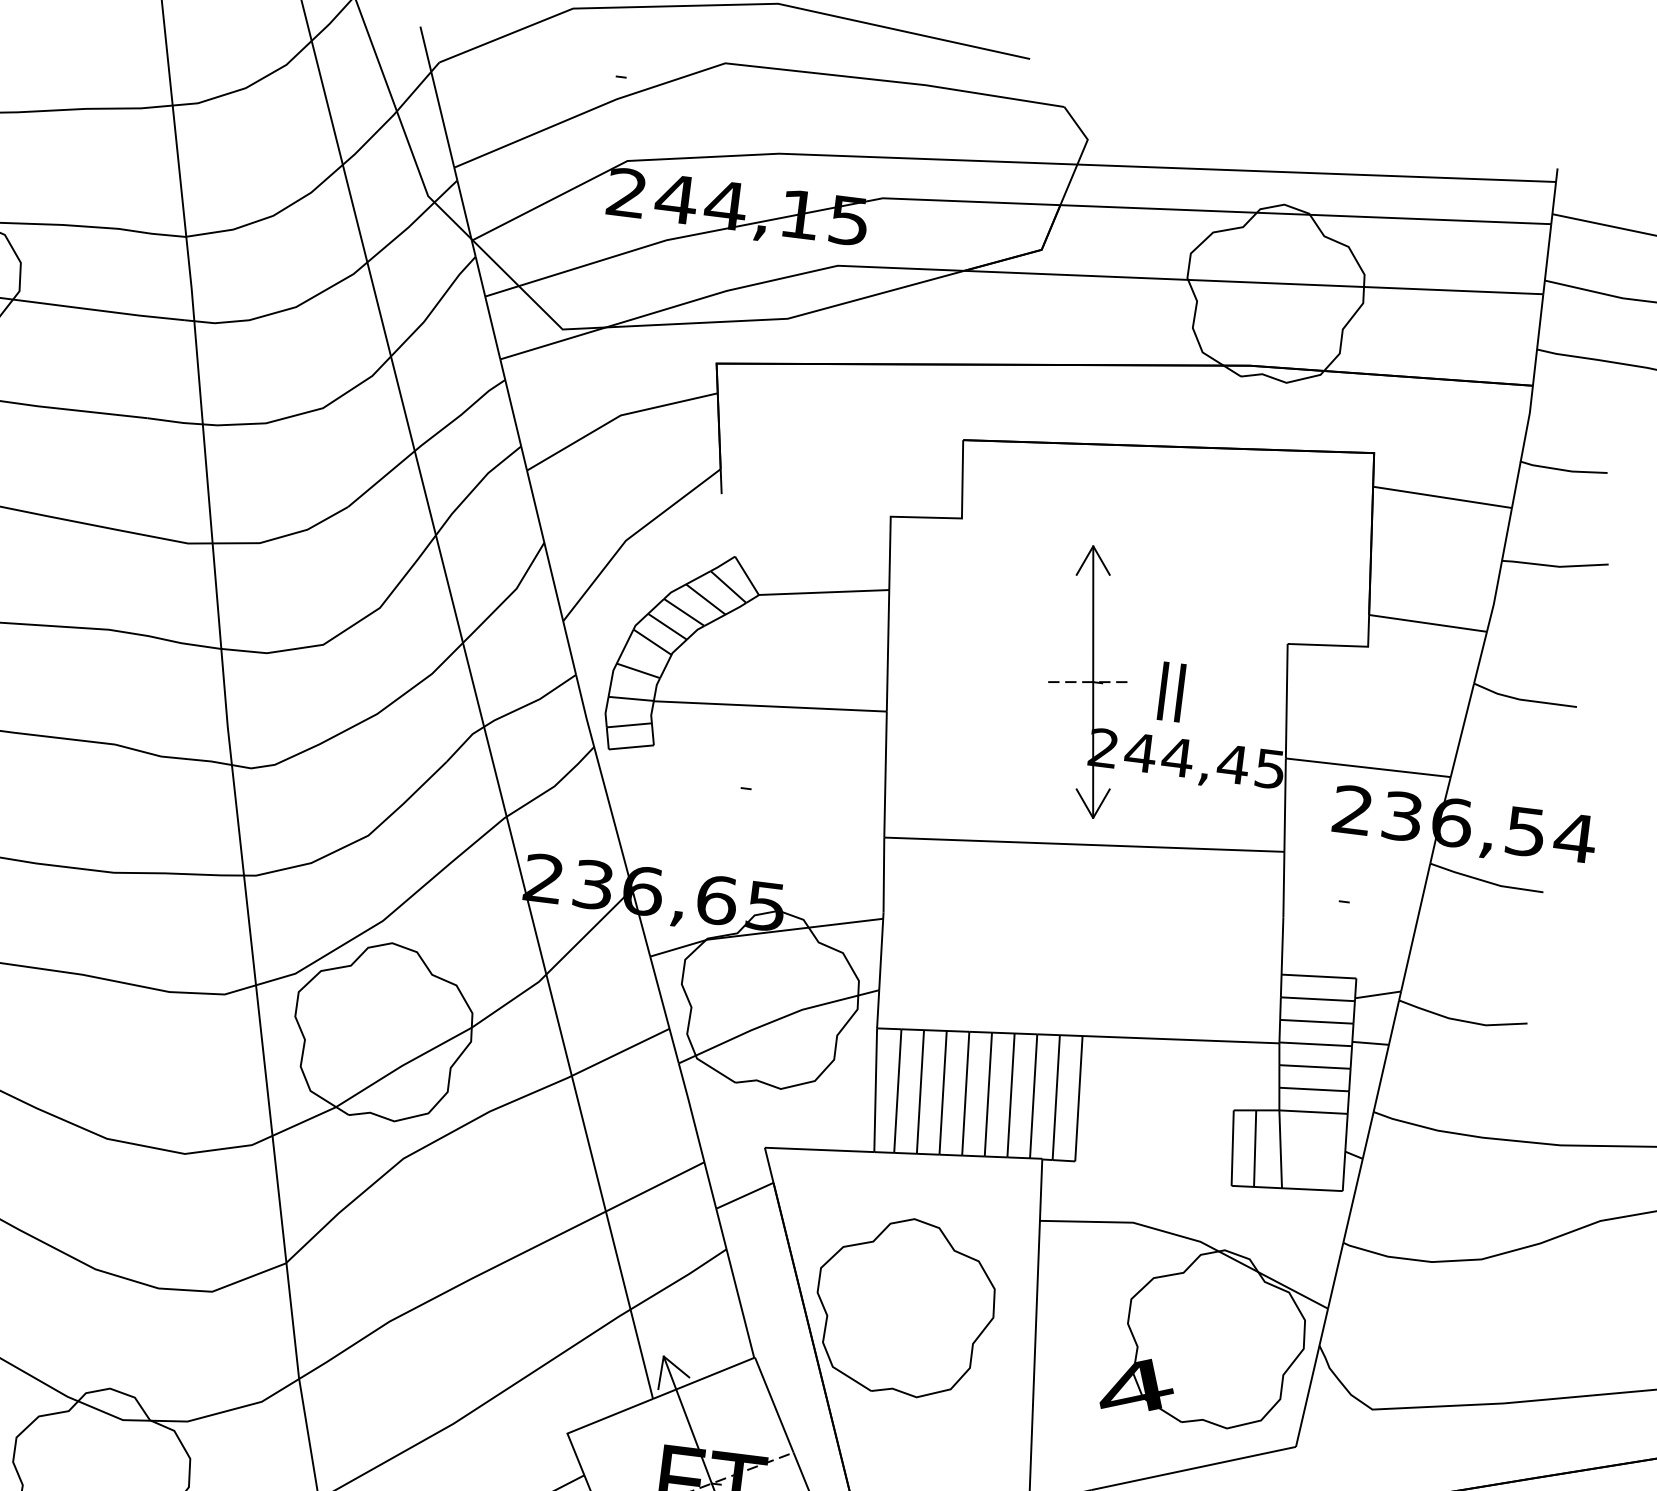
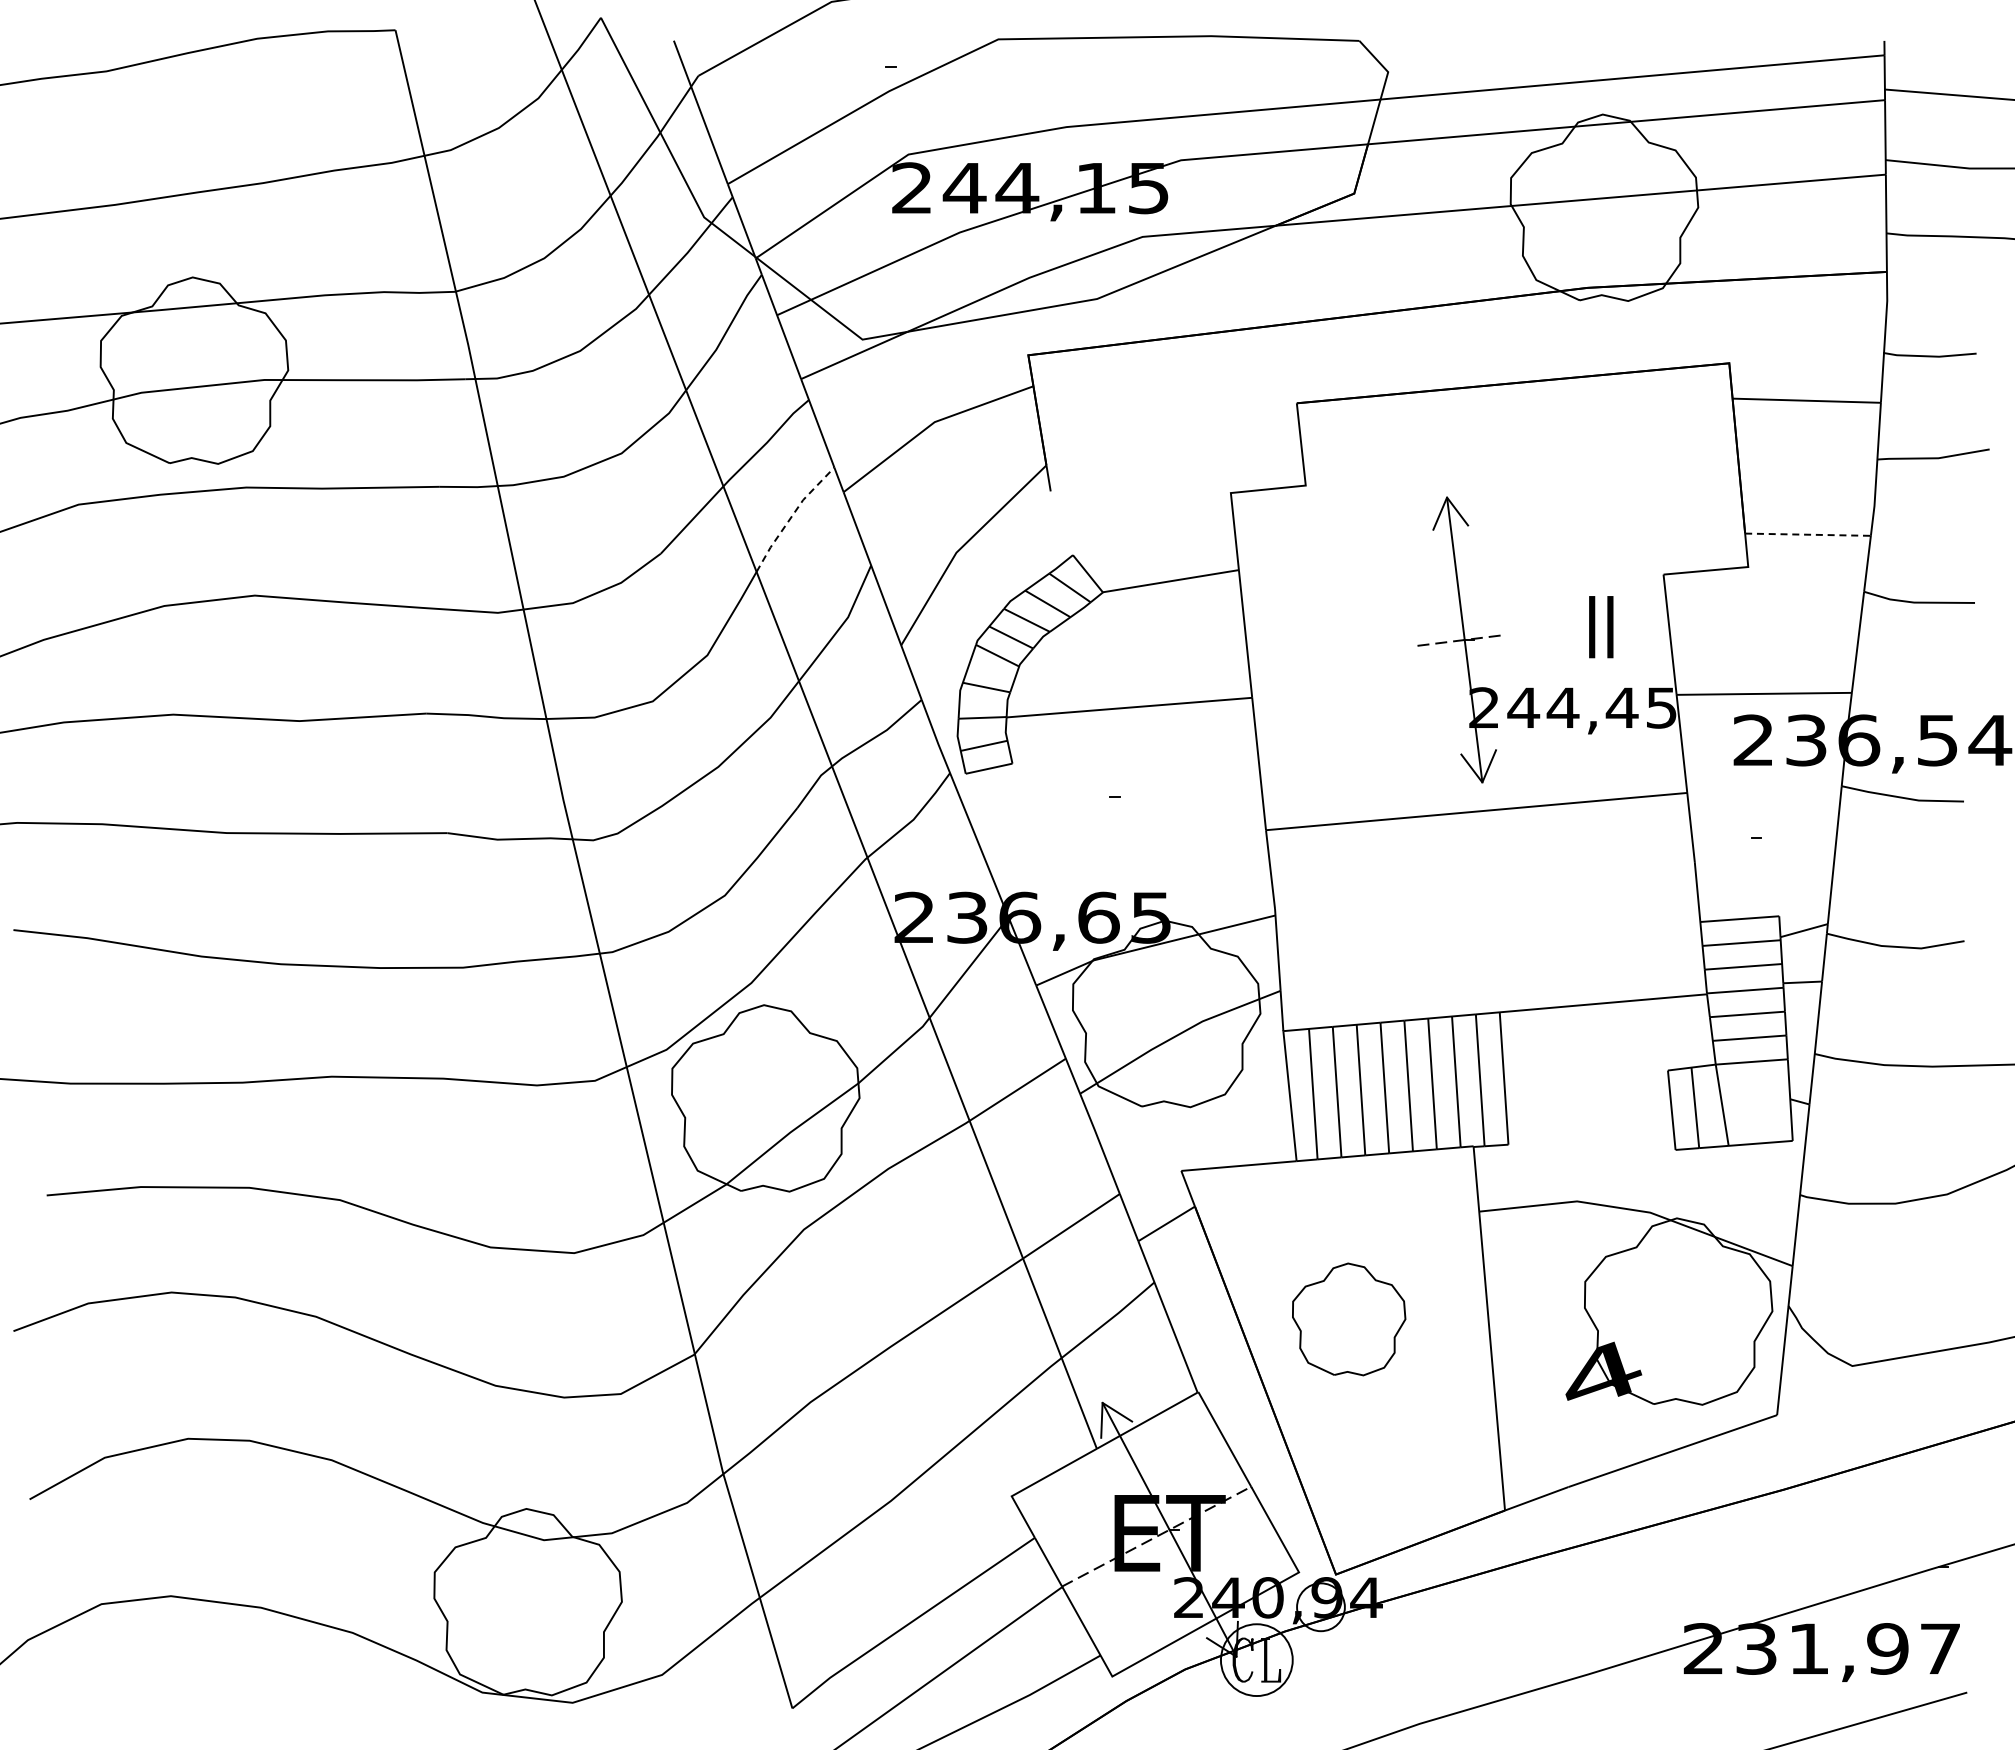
line: (475, 488) -> (791, 517), solid -> dashed
line: (1428, 623) -> (1808, 534), solid -> dashed
text: (1171, 692) -> (1601, 627), moved
part: (904, 1306) -> (1348, 1319), size x0.6

